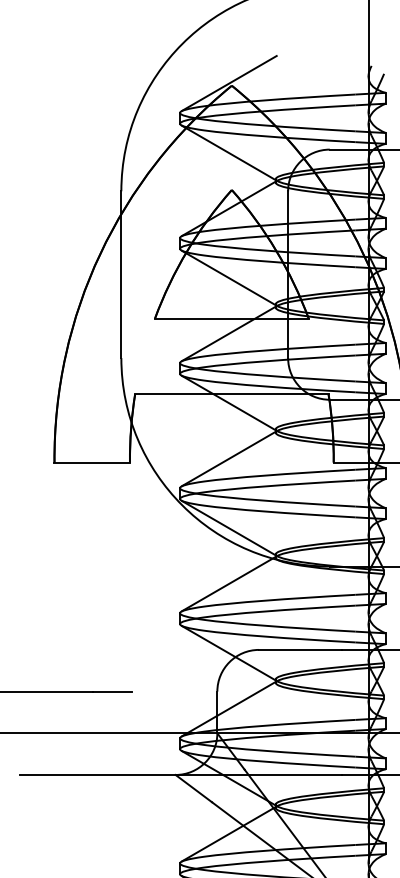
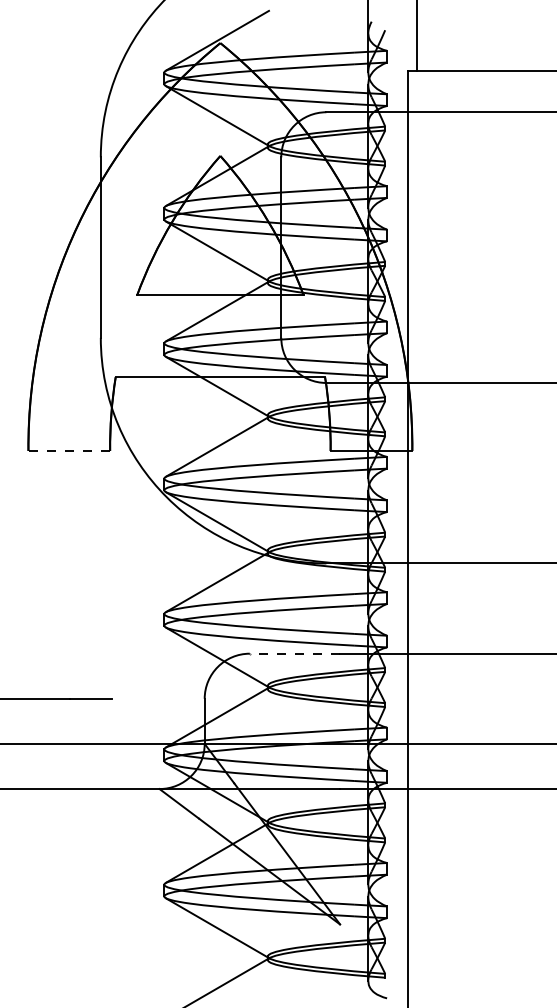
line: (92, 462) -> (69, 450), solid -> dashed
line: (300, 649) -> (294, 653), solid -> dashed

